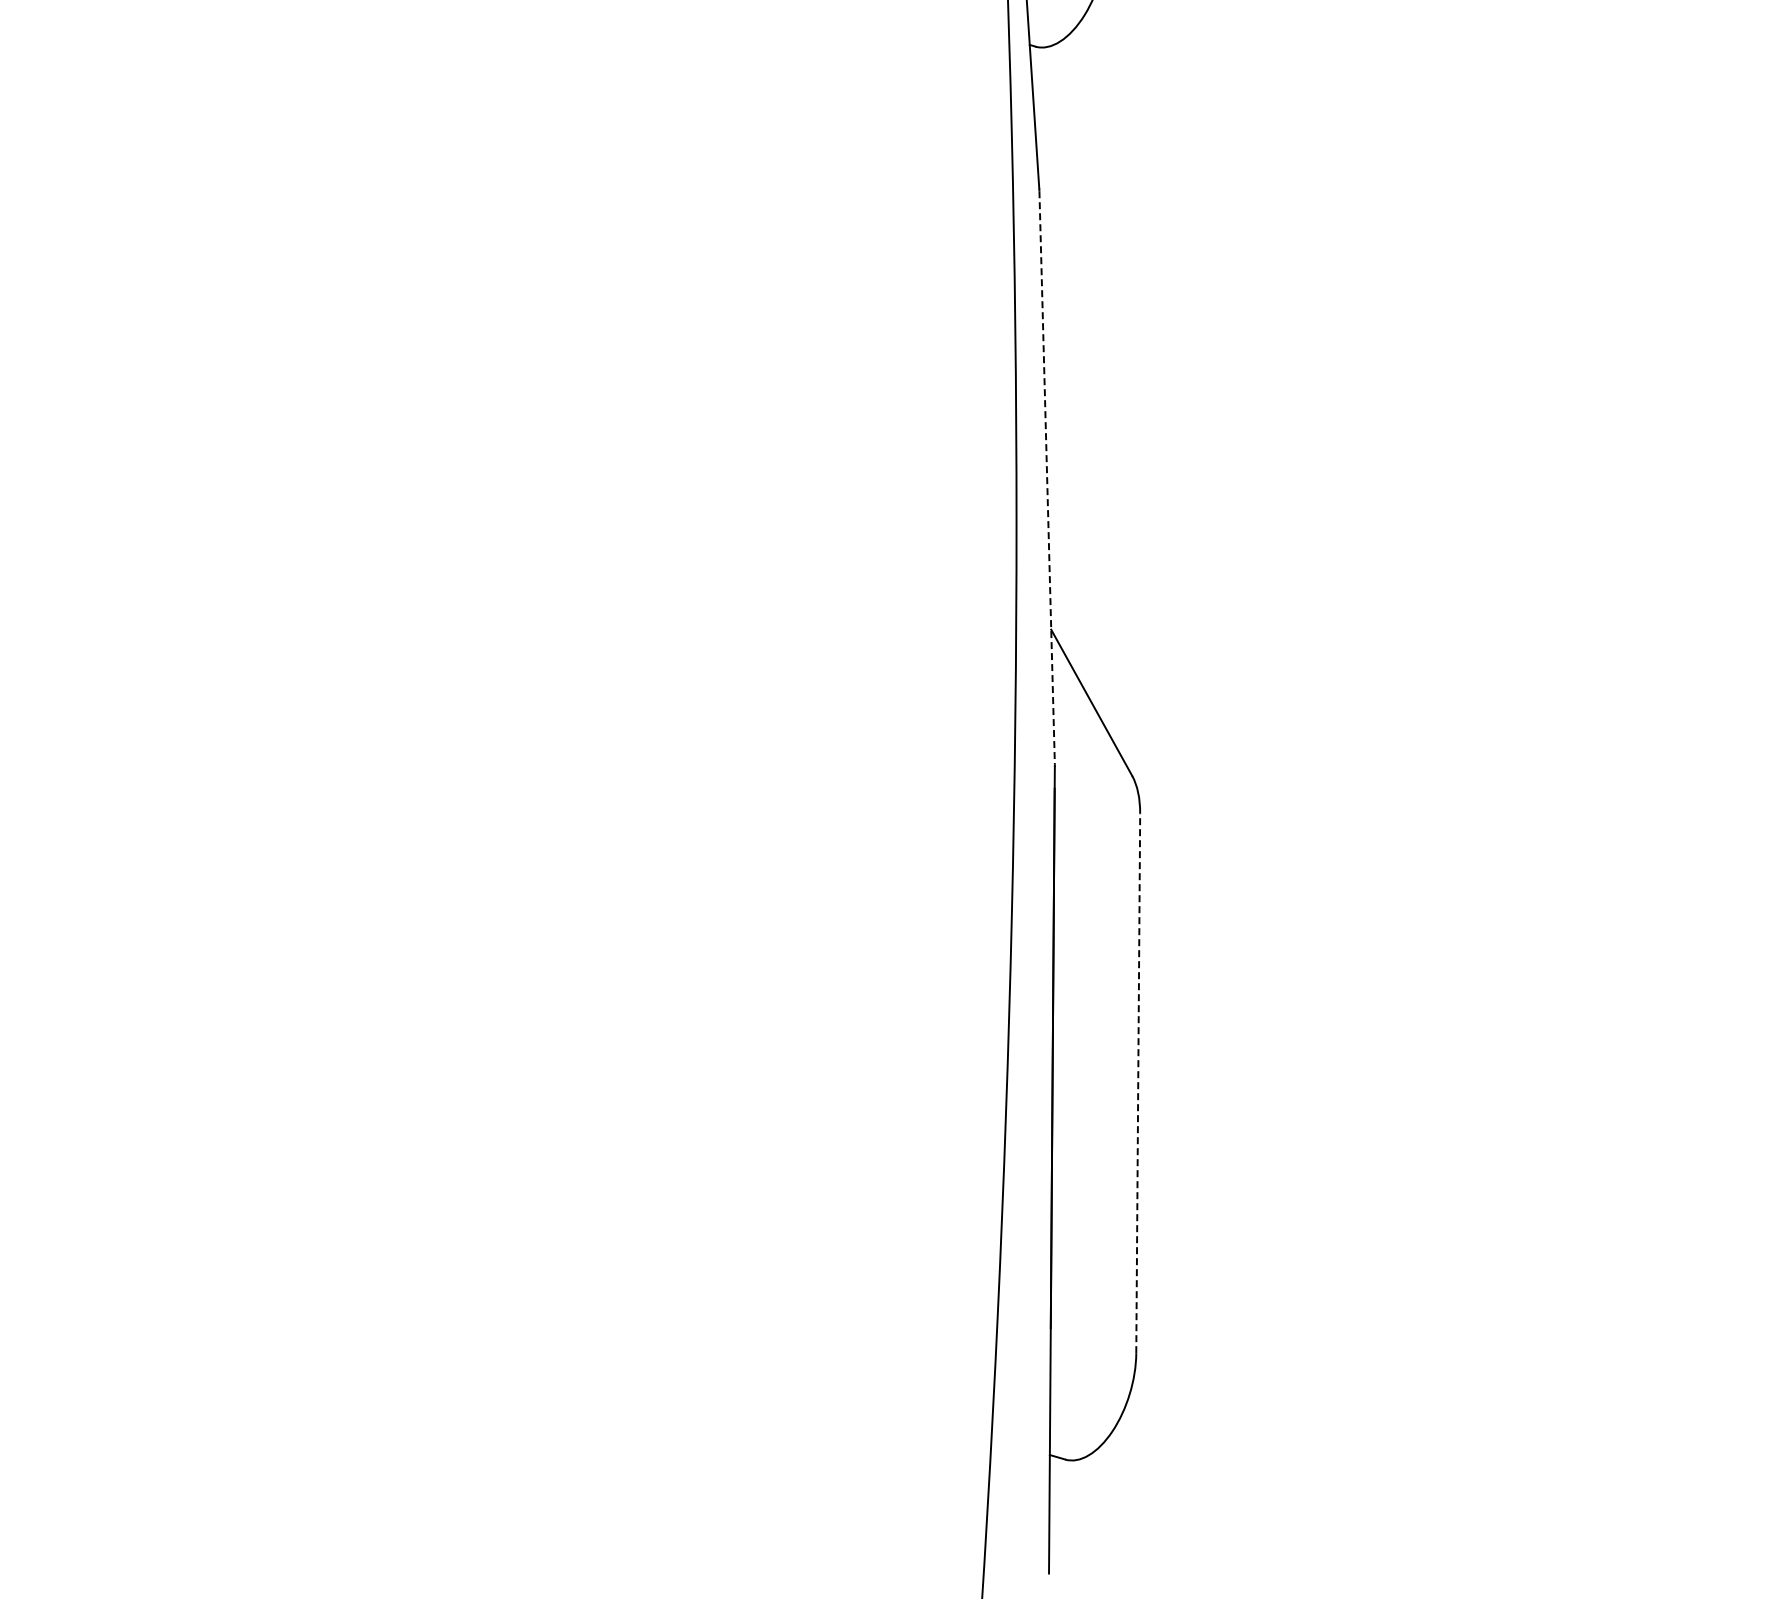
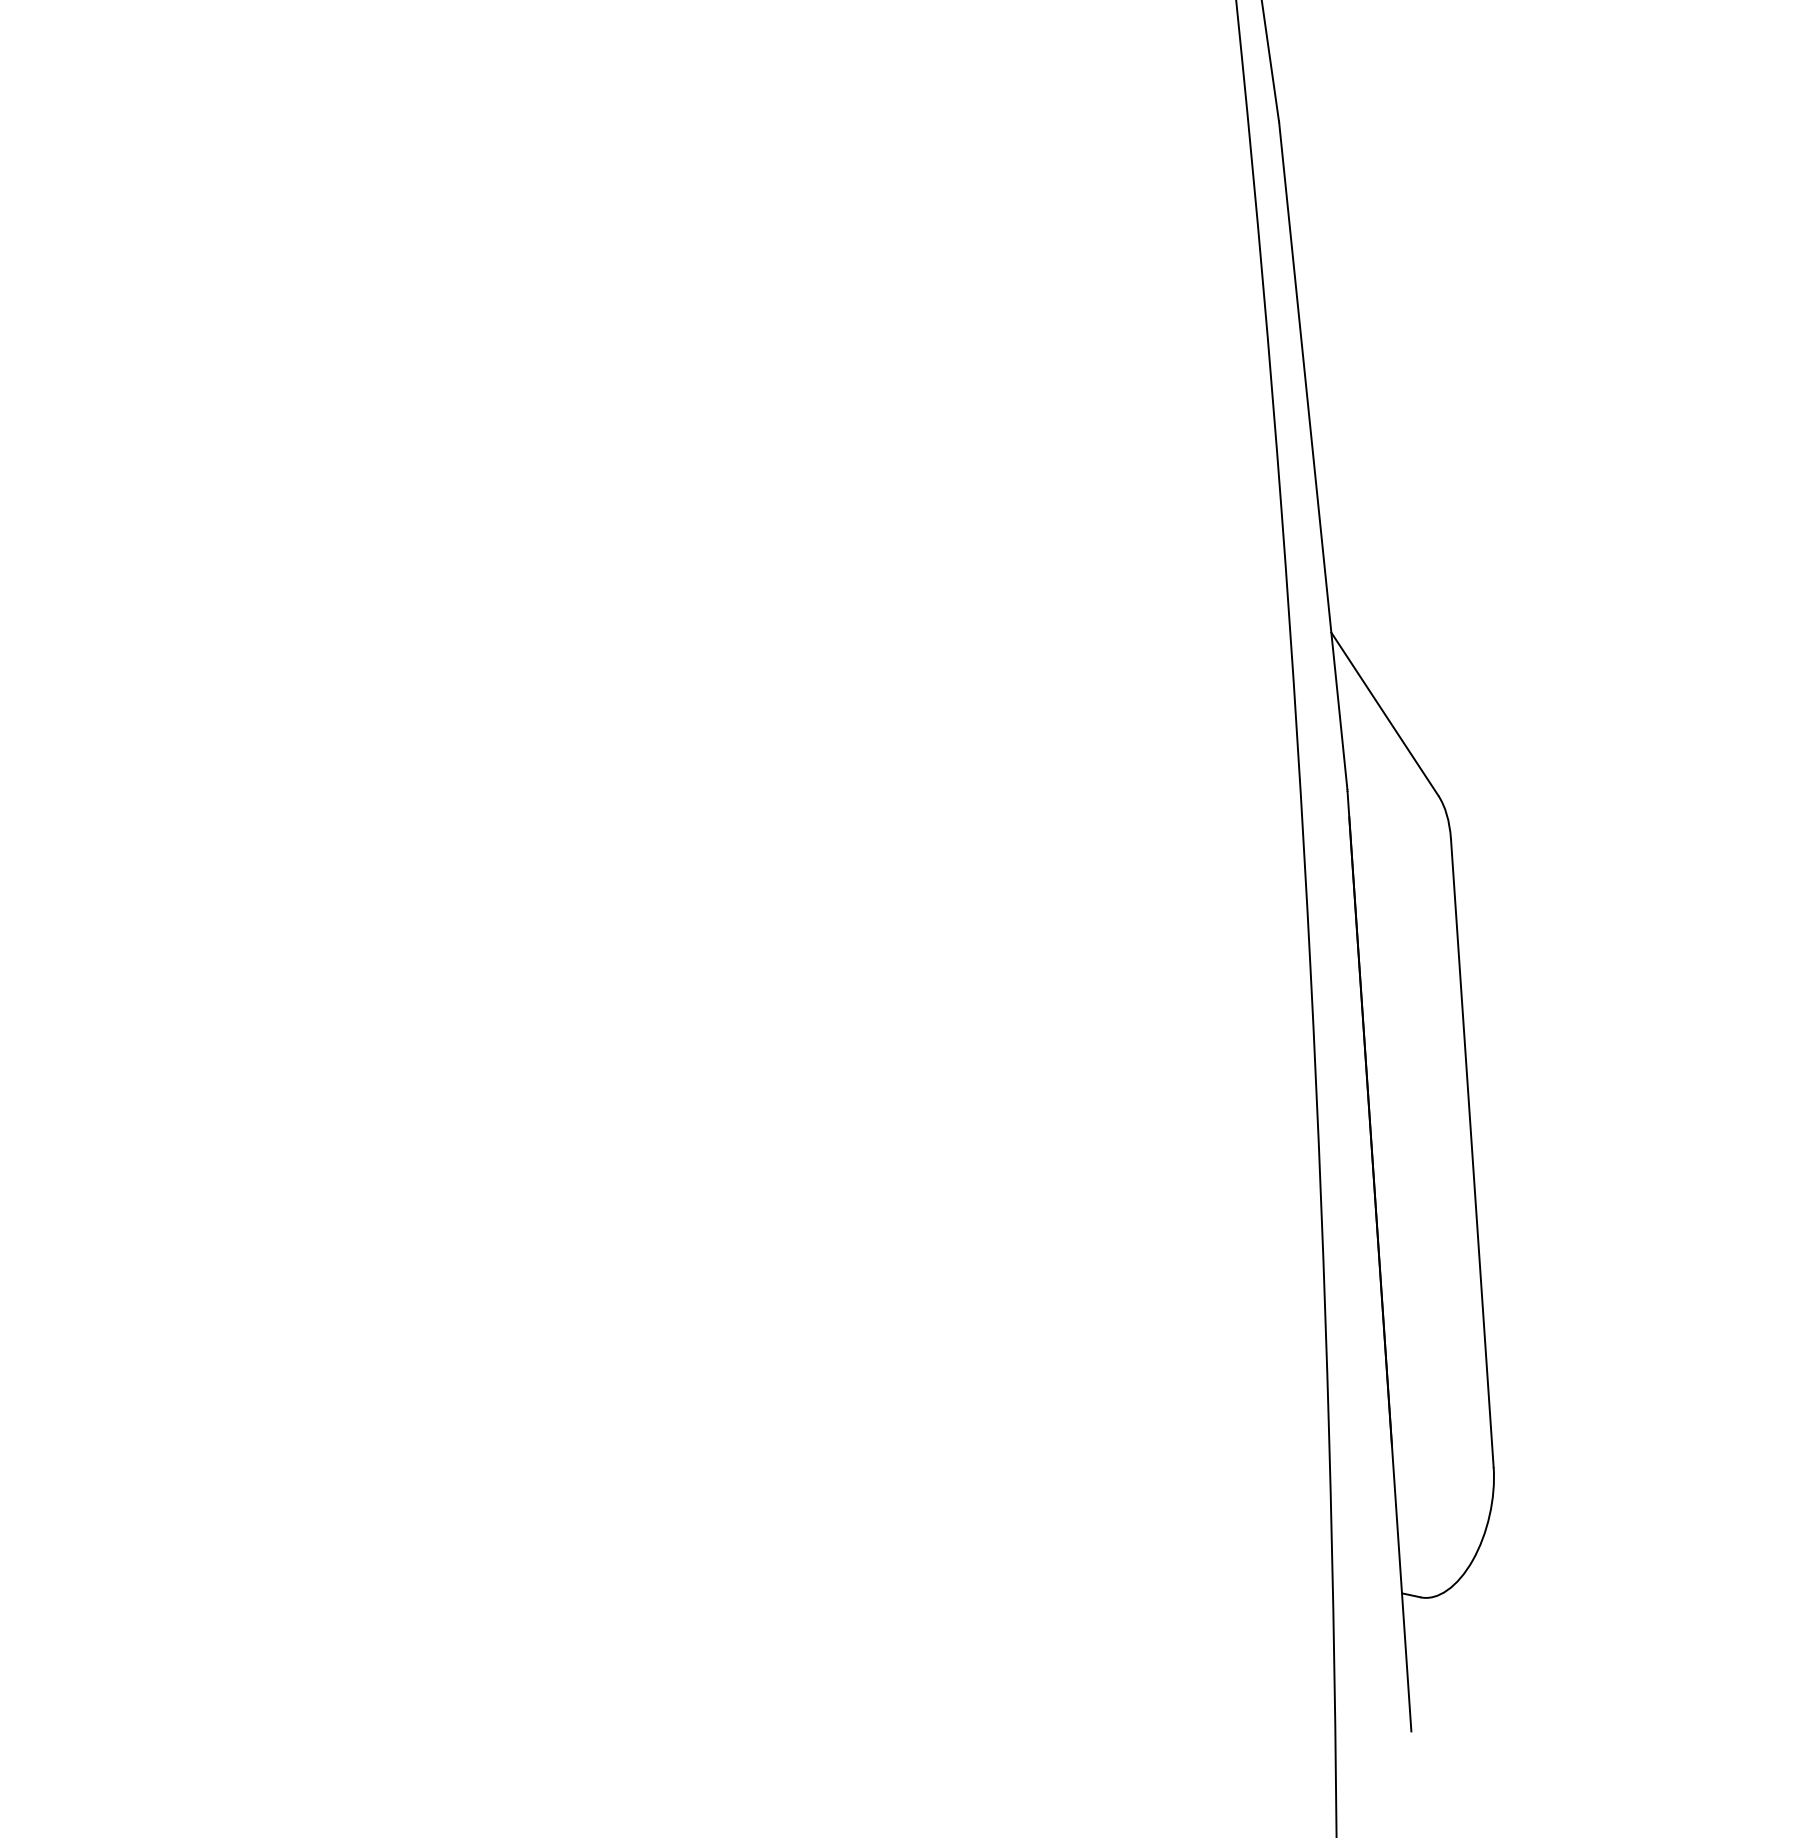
line: (1047, 477) -> (1313, 455), dashed -> solid
line: (1138, 1083) -> (1472, 1153), dashed -> solid

